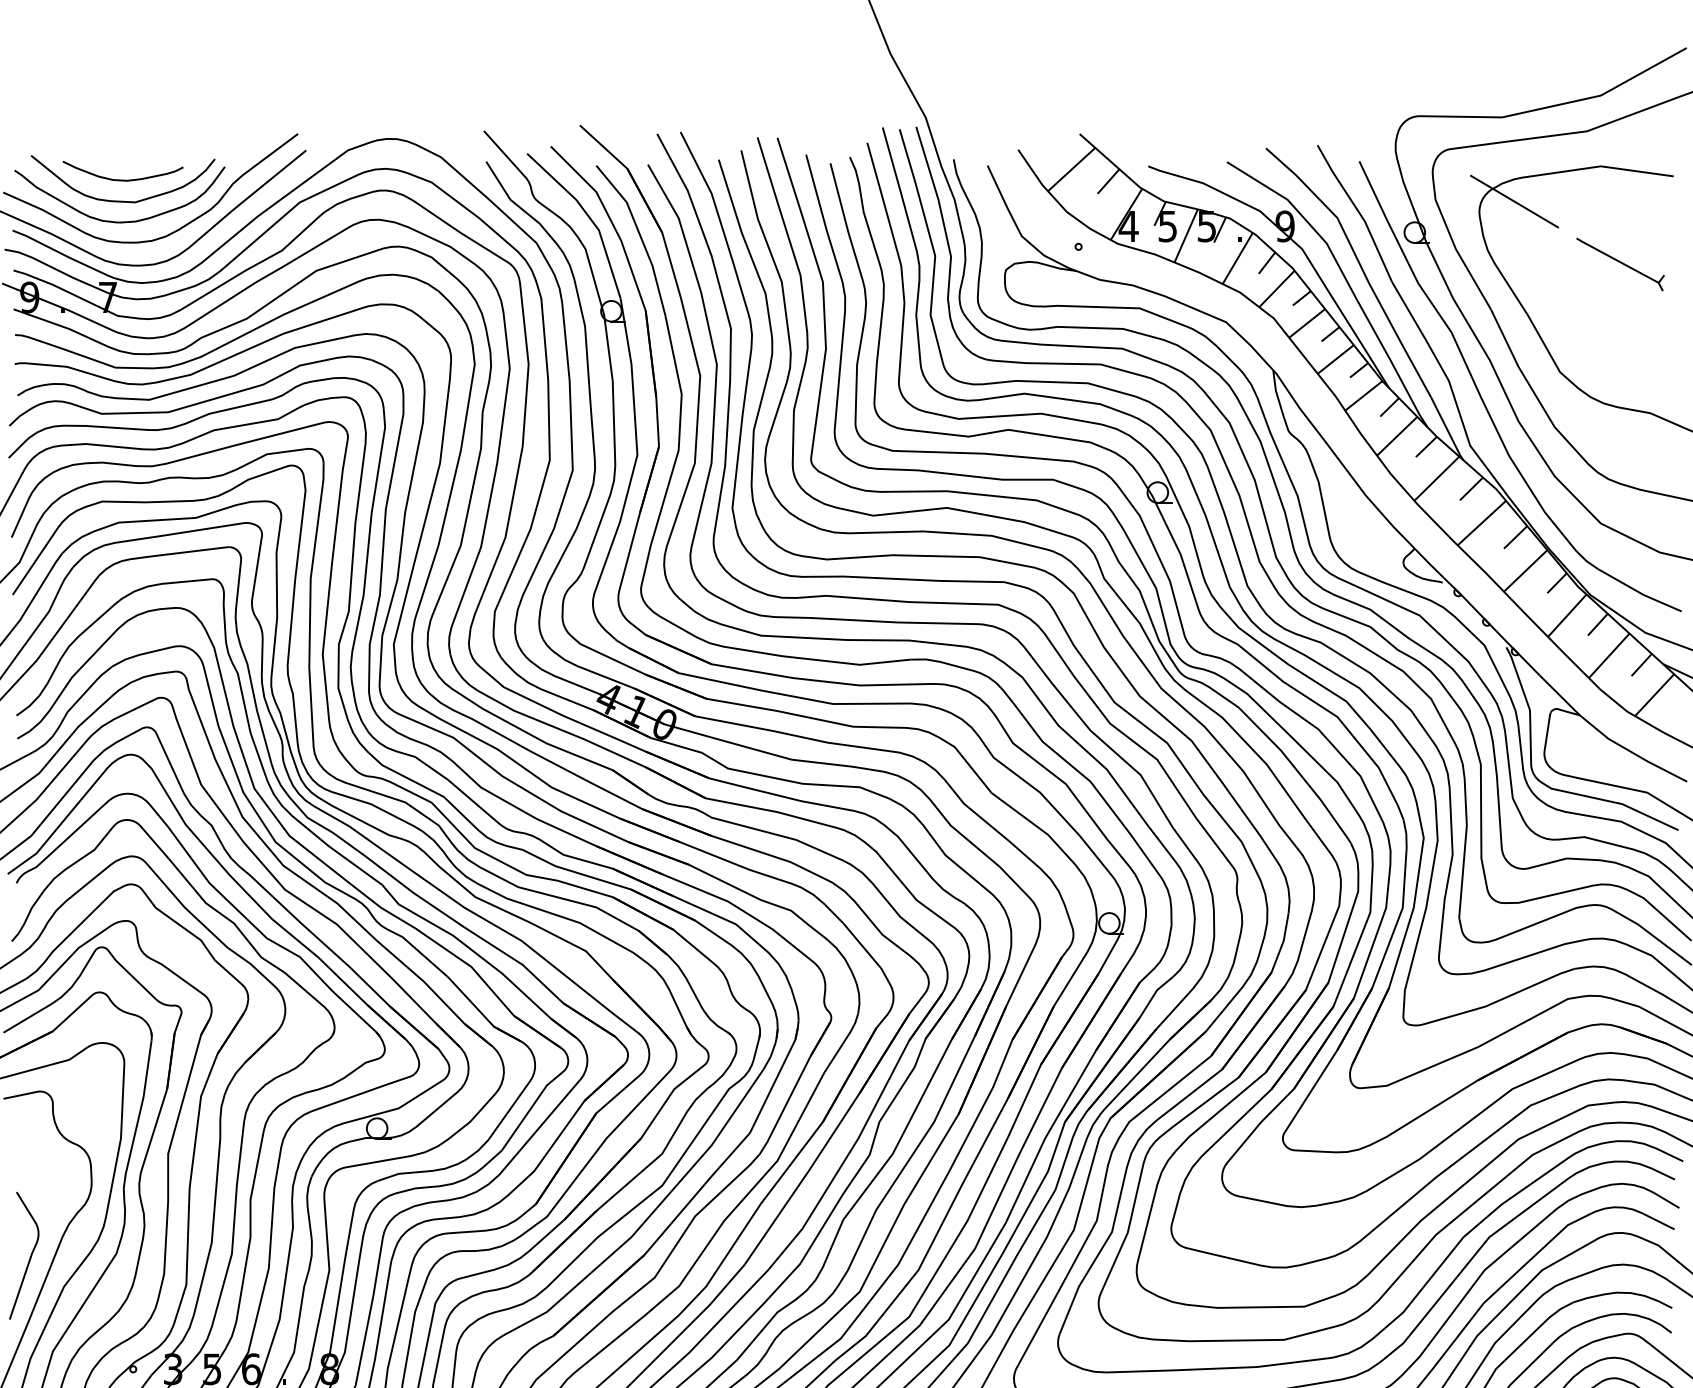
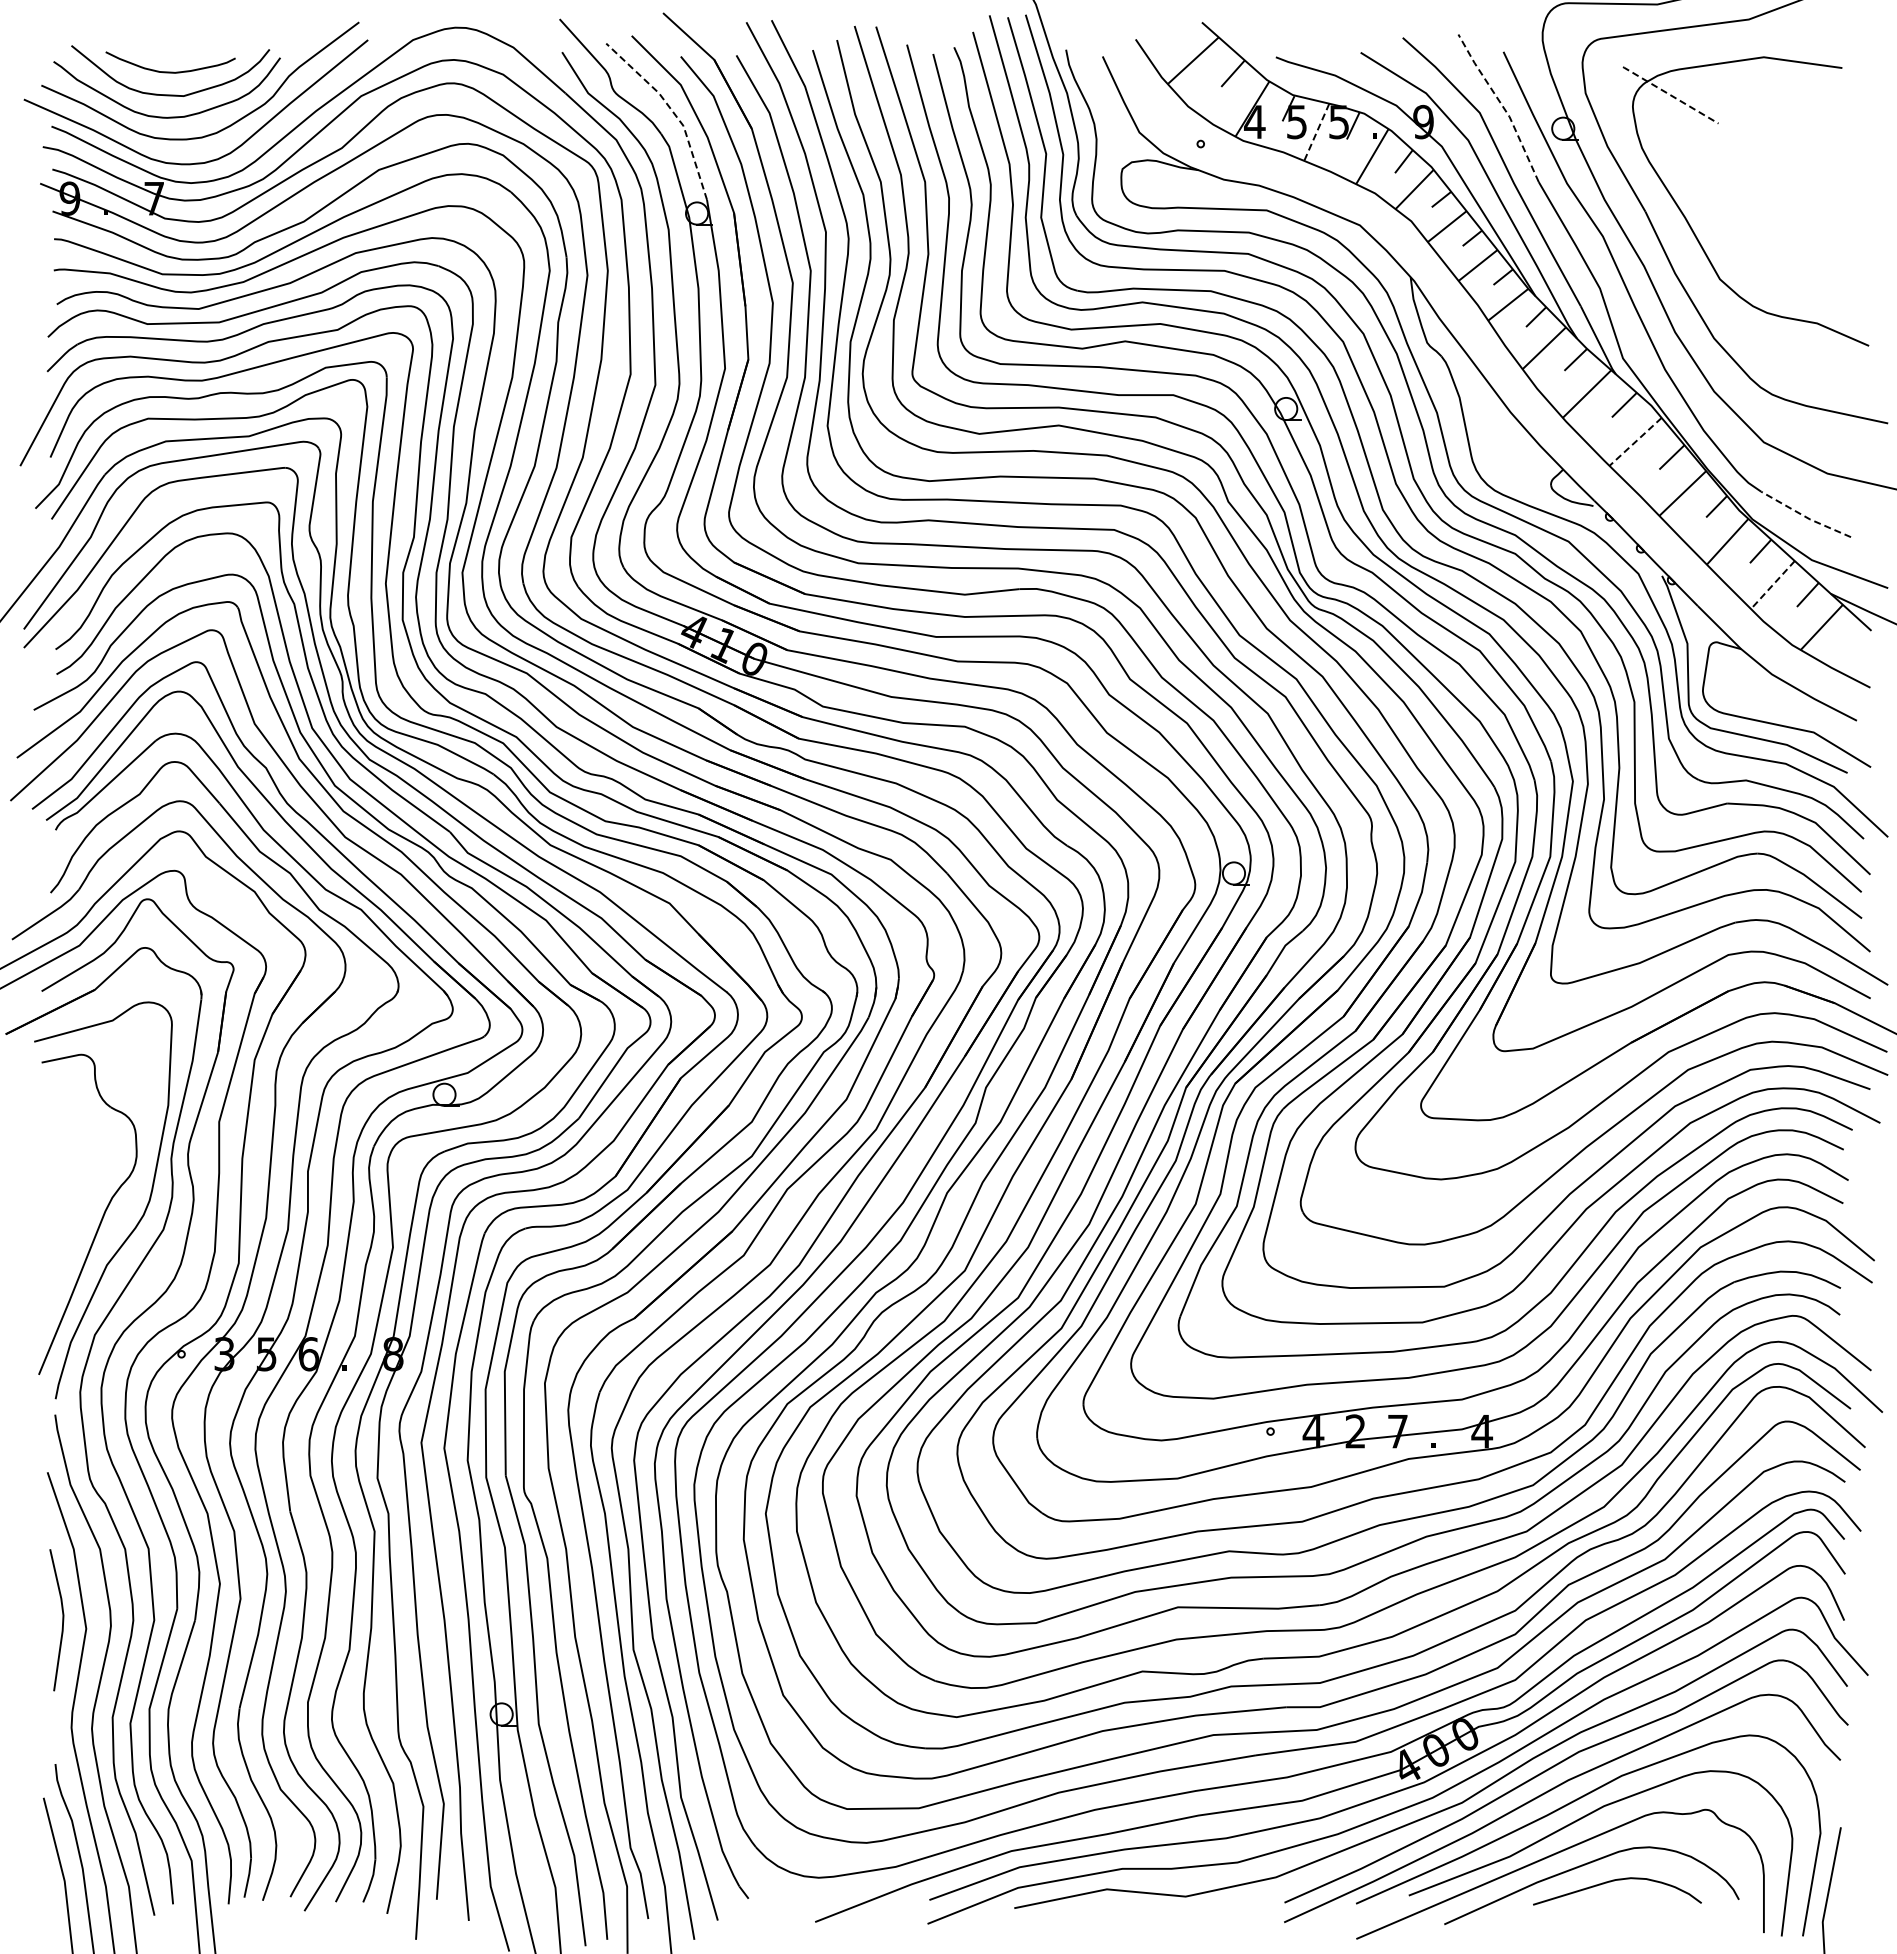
line: (1514, 201) -> (1670, 95), solid -> dashed
line: (1358, 212) -> (1502, 106), solid -> dashed
line: (588, 216) -> (672, 111), solid -> dashed
line: (1185, 236) -> (1316, 132), solid -> dashed
part: (1619, 263) -> (1784, 162), removed
line: (1481, 523) -> (1635, 442), solid -> dashed
line: (1638, 592) -> (1804, 516), solid -> dashed
line: (1608, 656) -> (1772, 585), solid -> dashed
curve: (29, 1258) -> (69, 1234), removed

